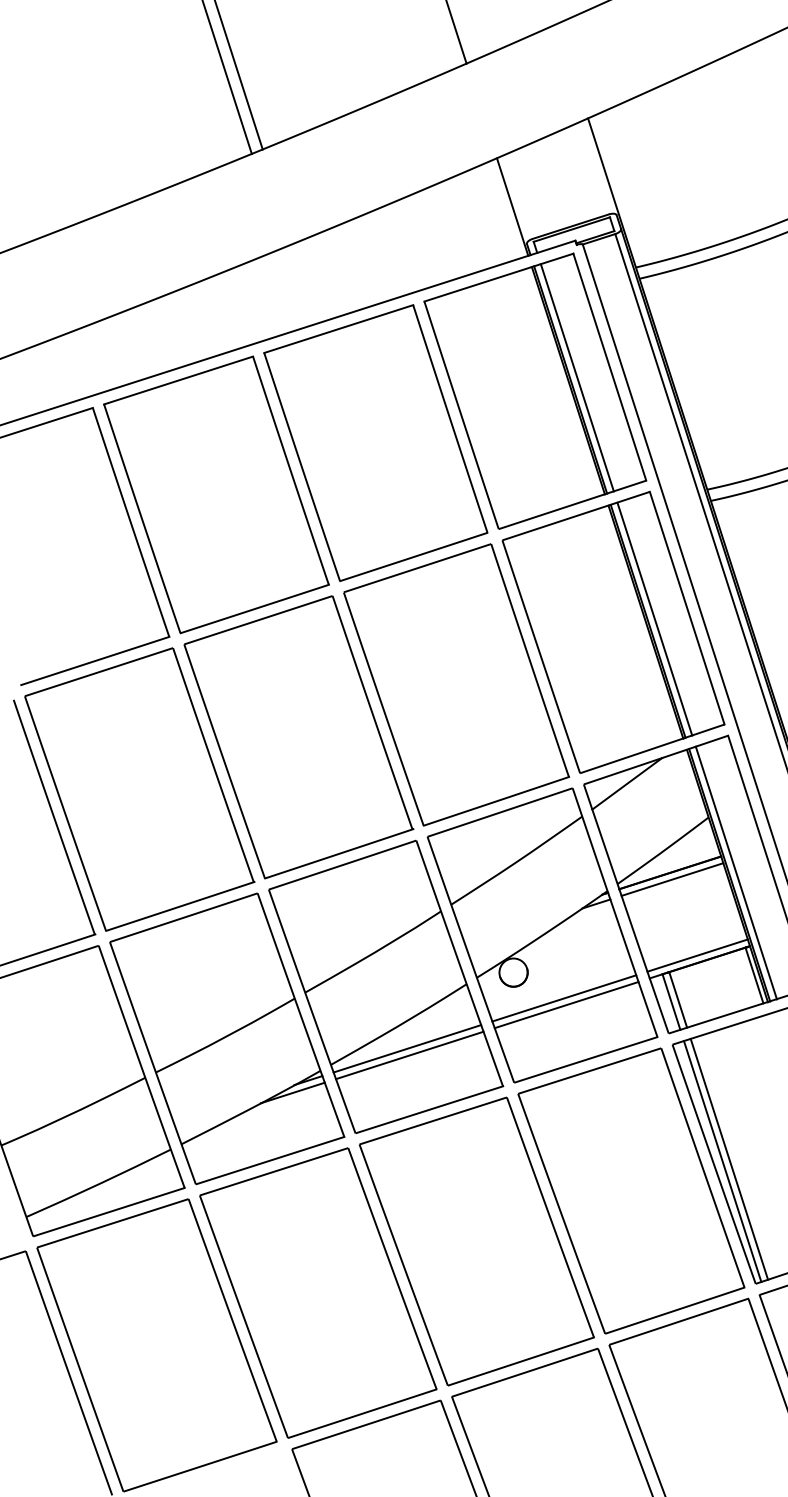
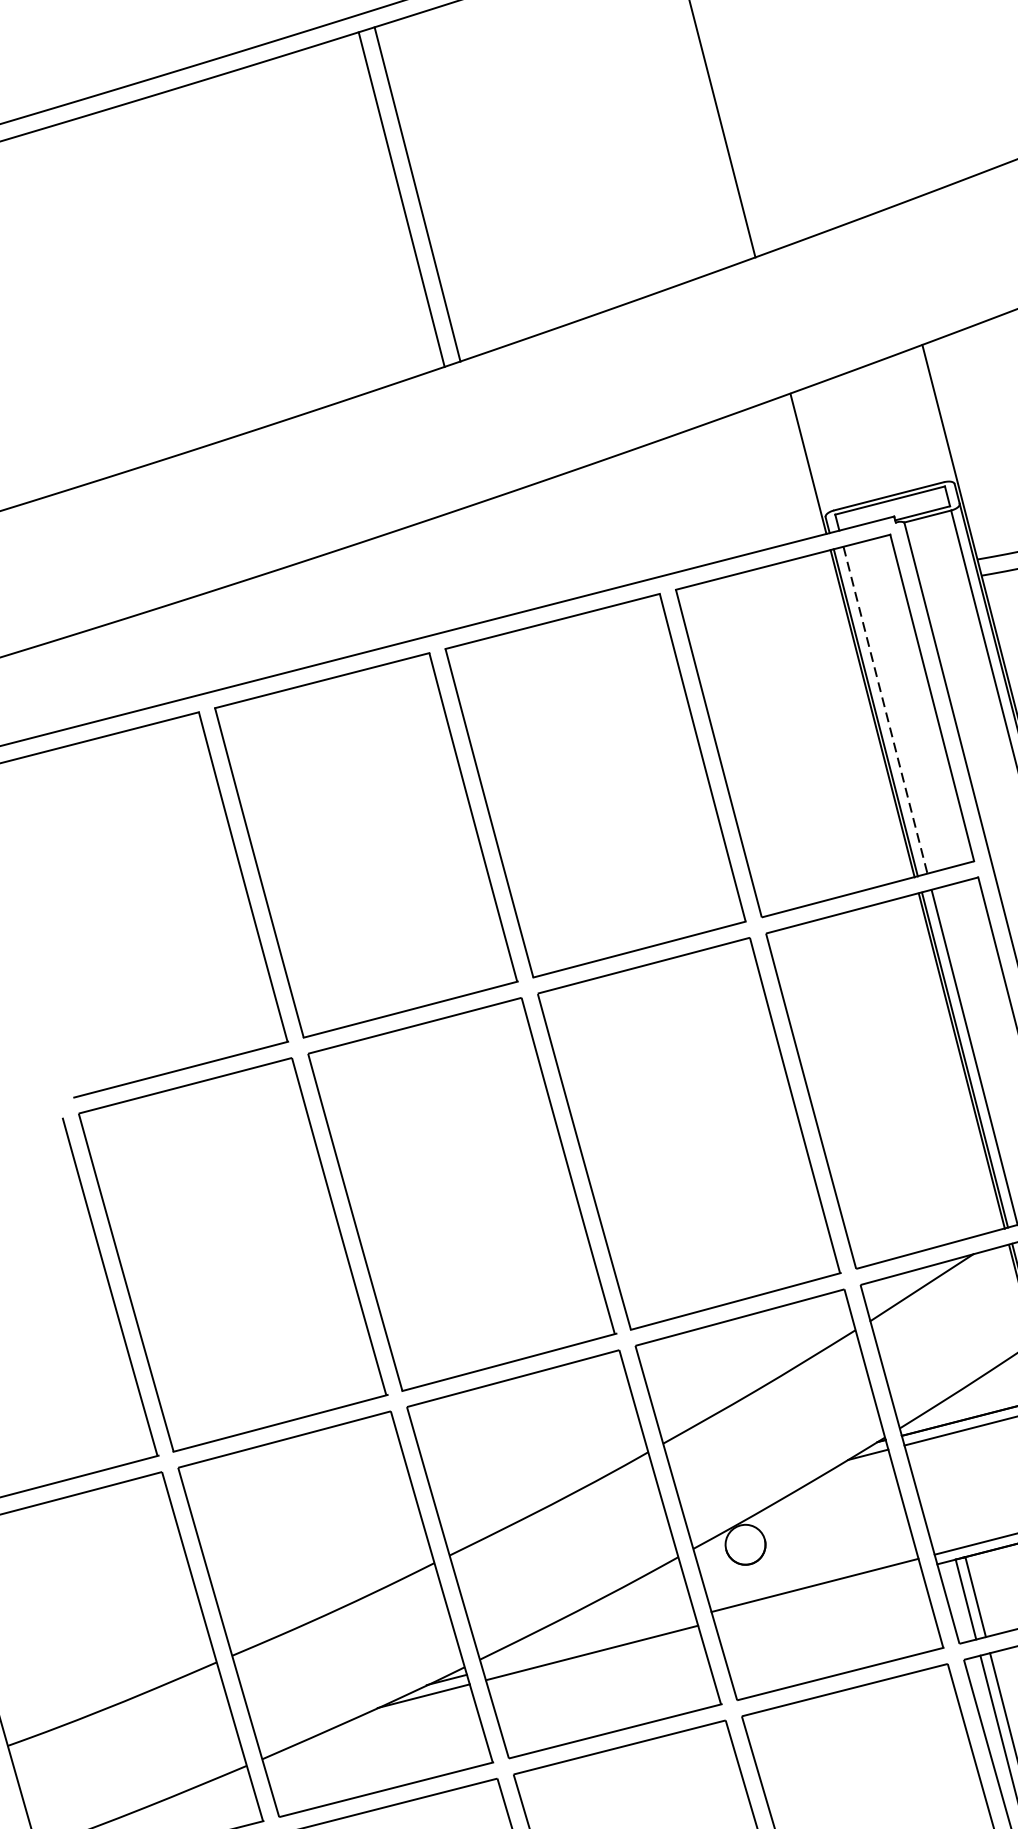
line: (577, 378) -> (885, 711), solid -> dashed
line: (566, 1004) -> (817, 1594), removed
line: (407, 1048) -> (589, 1642), removed

